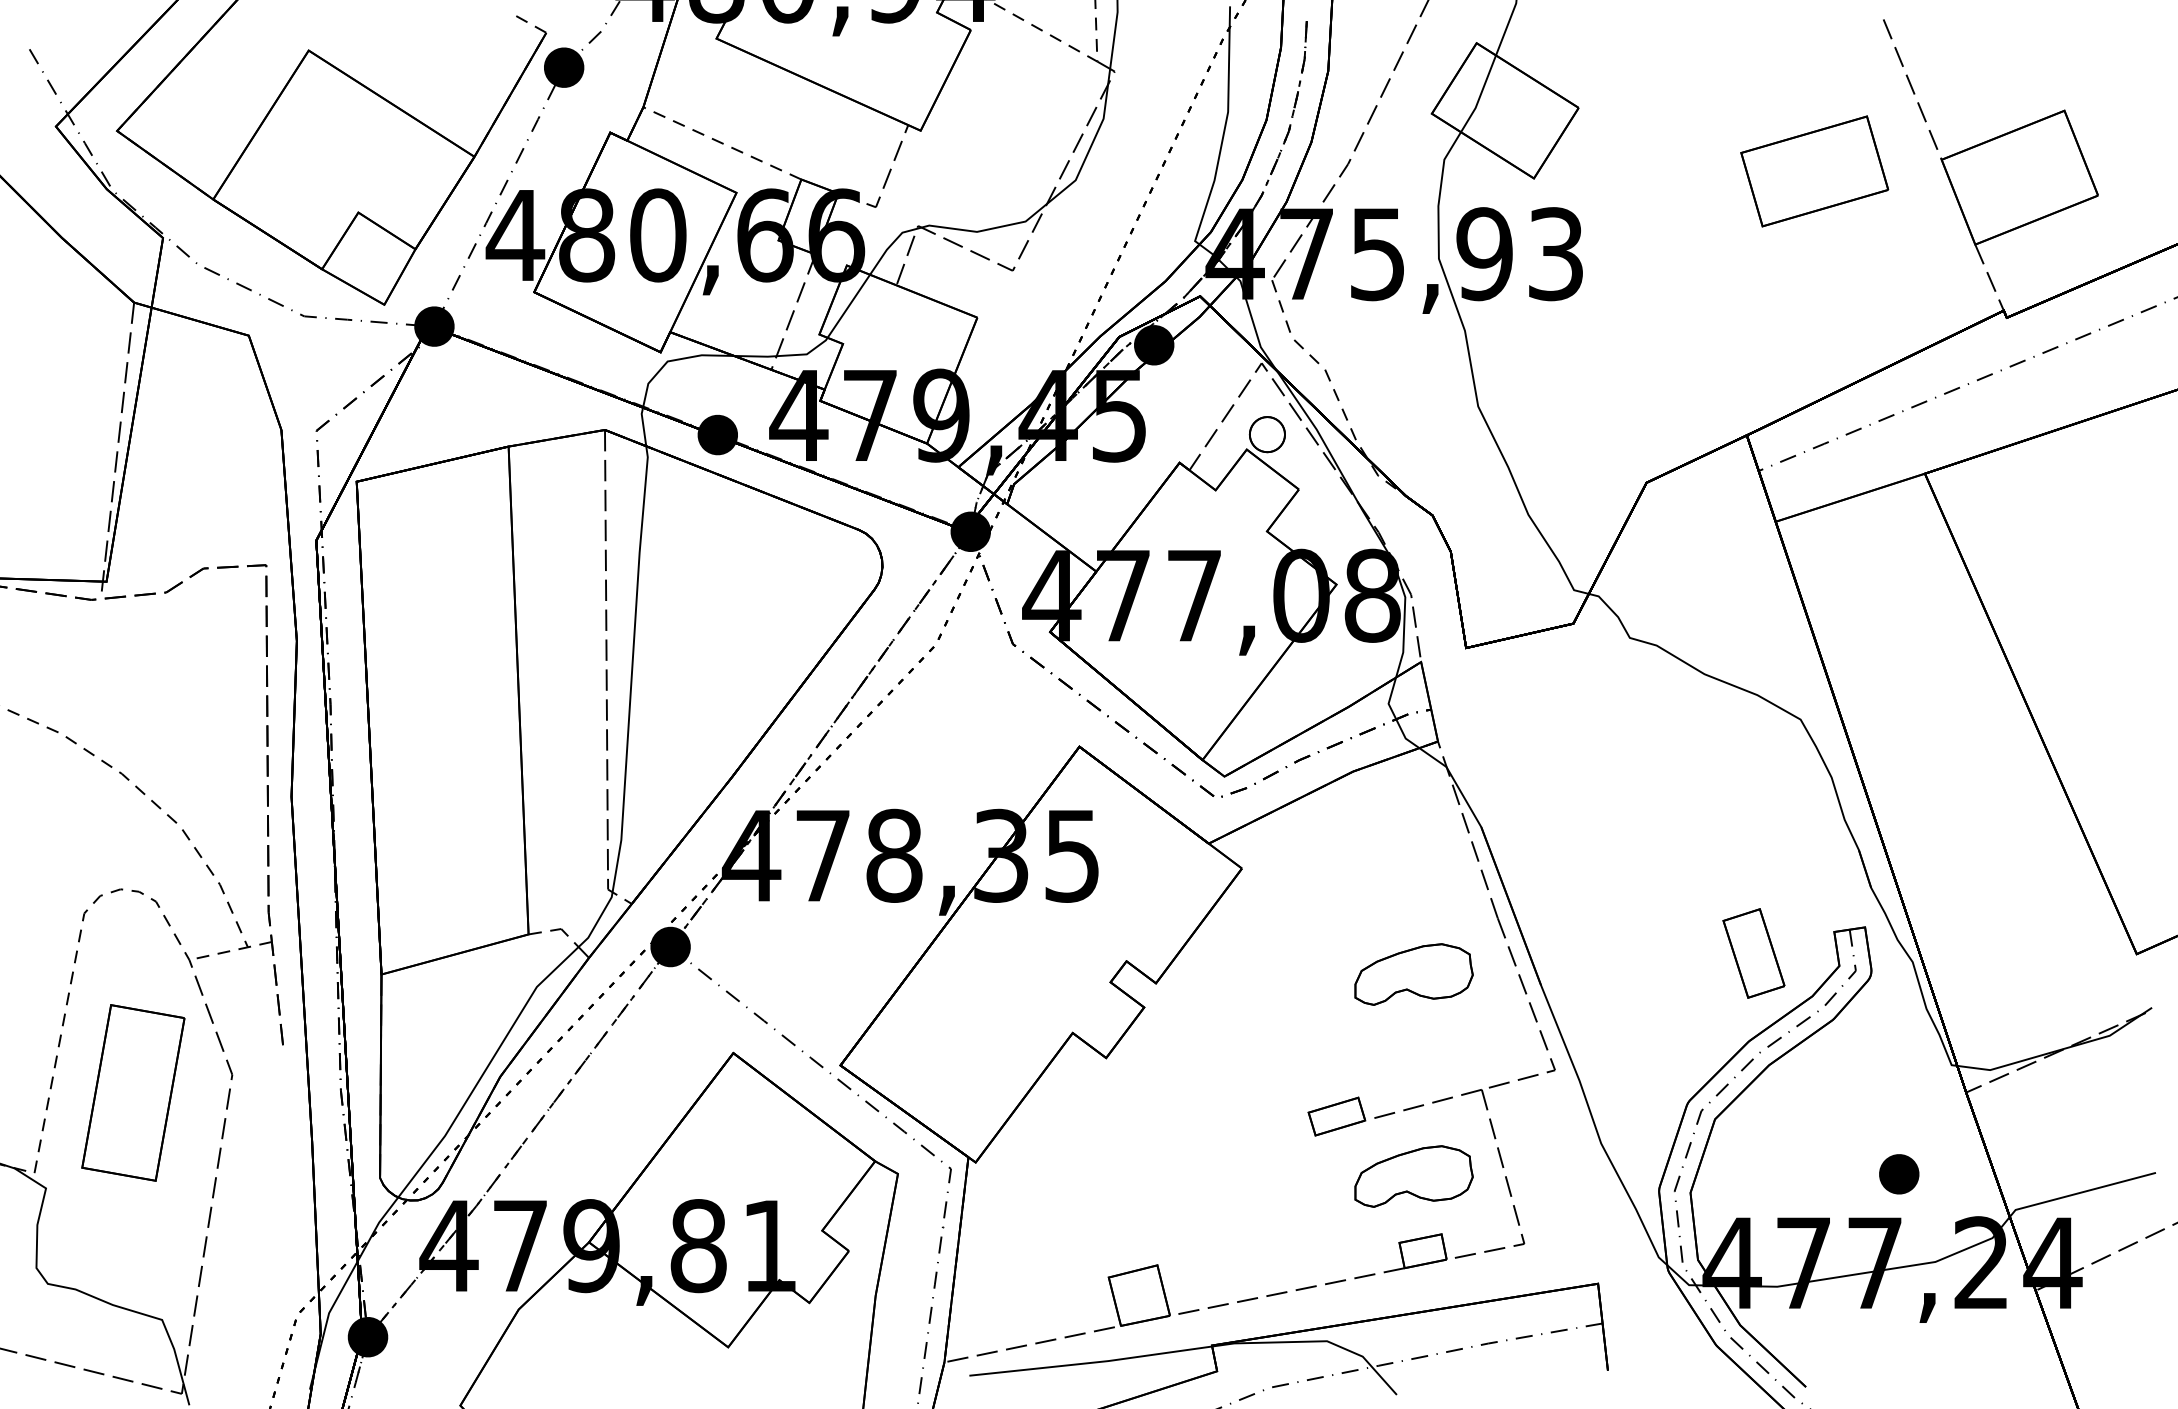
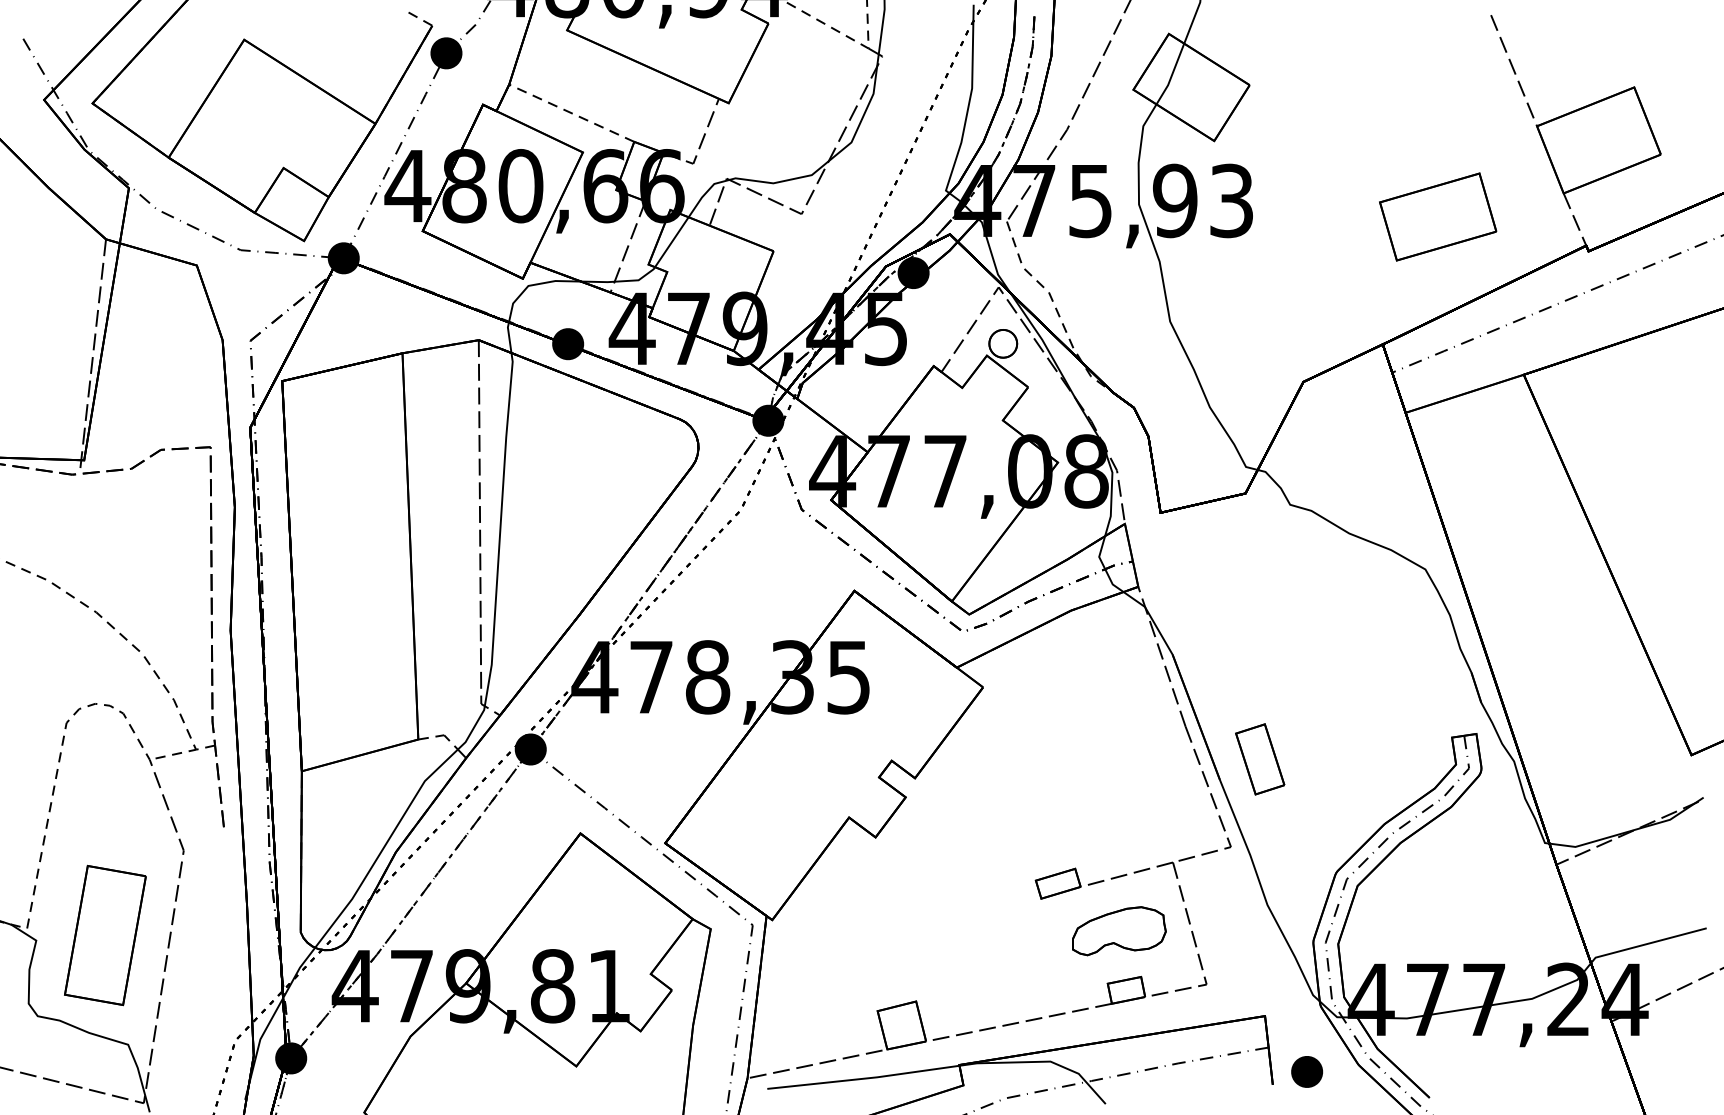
part: (1814, 171) -> (1437, 217), moved
part: (1753, 953) -> (1259, 759), moved
part: (1413, 974) -> (1118, 771), removed
part: (133, 1092) -> (105, 935), moved
part: (1899, 1174) -> (1307, 1072), moved

